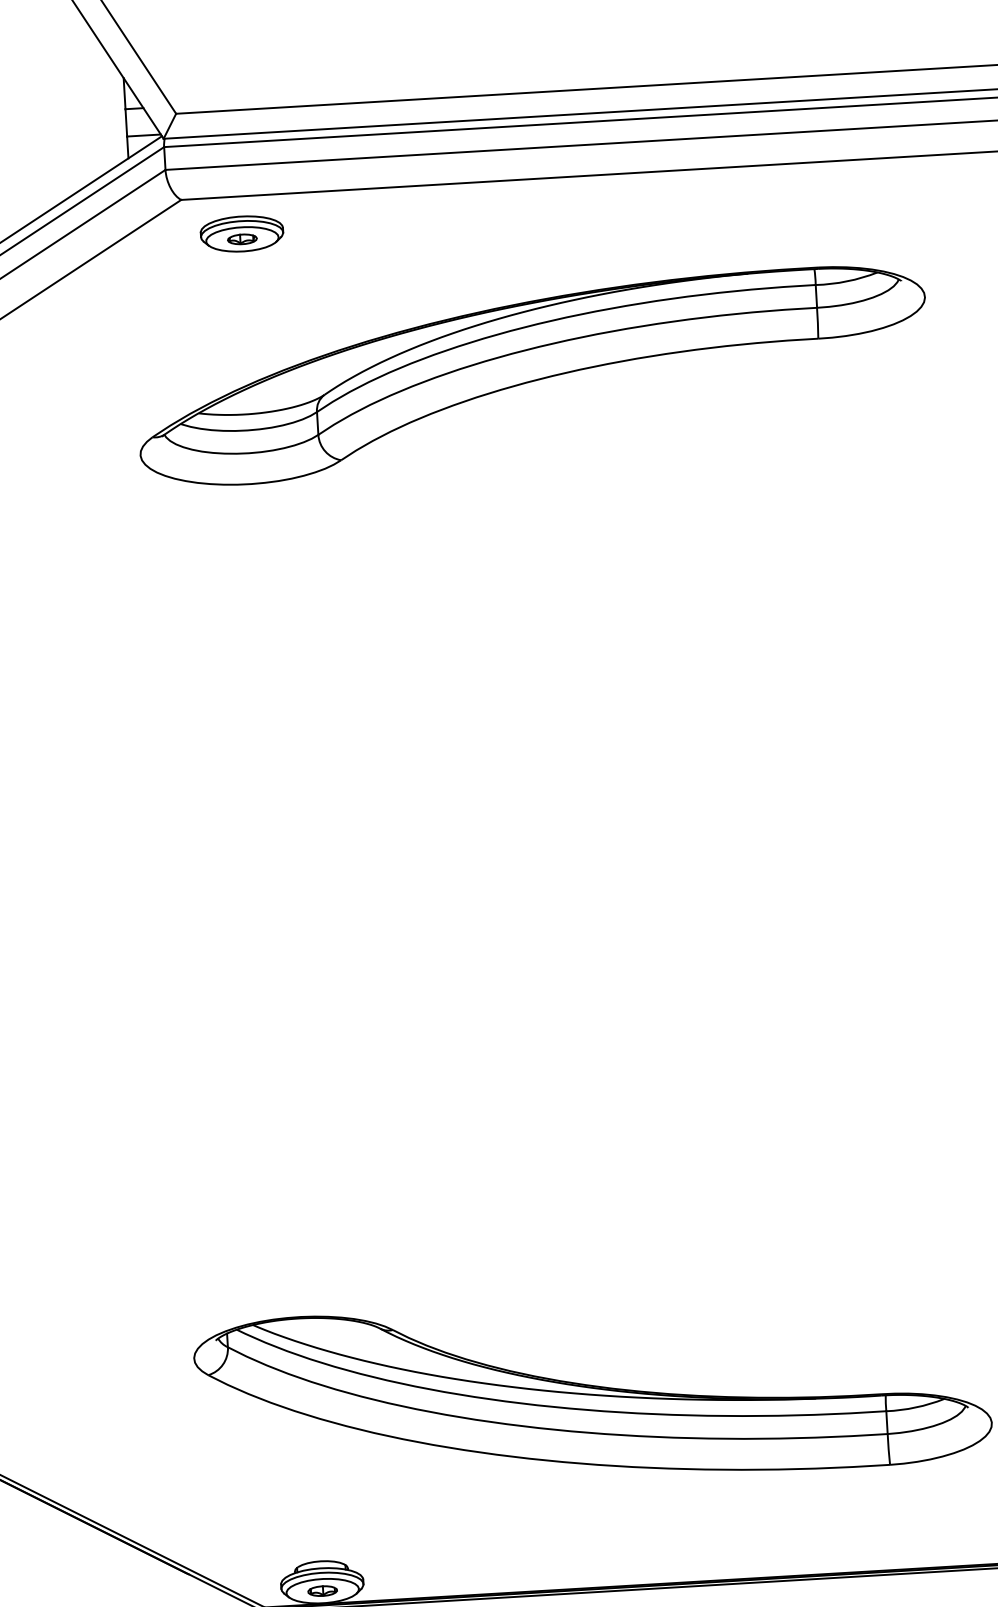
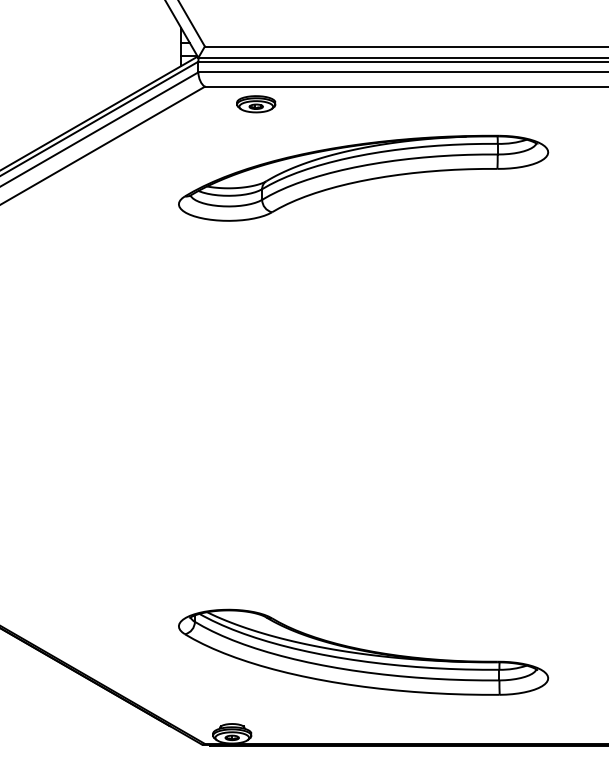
part: (242, 234) -> (256, 104), moved

